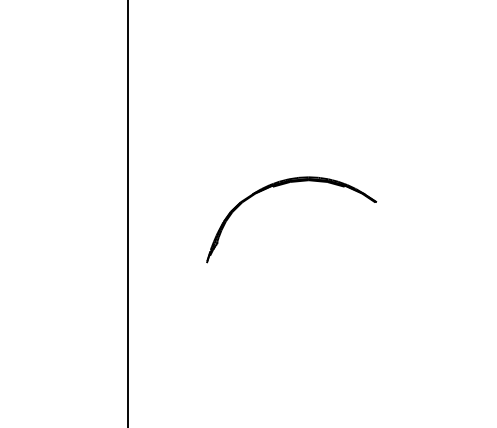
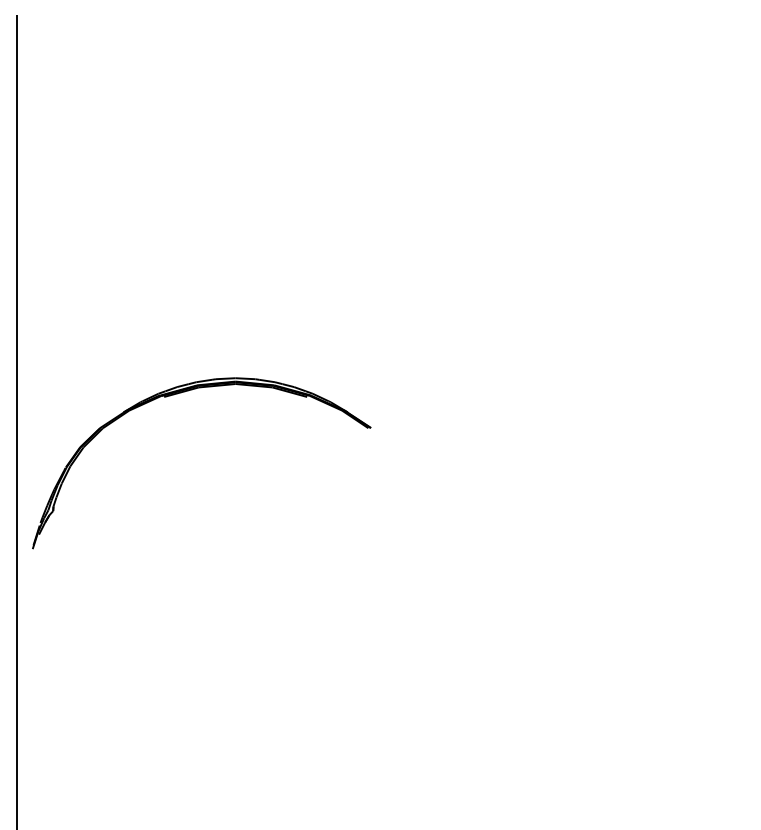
part: (281, 185) -> (181, 394), moved

